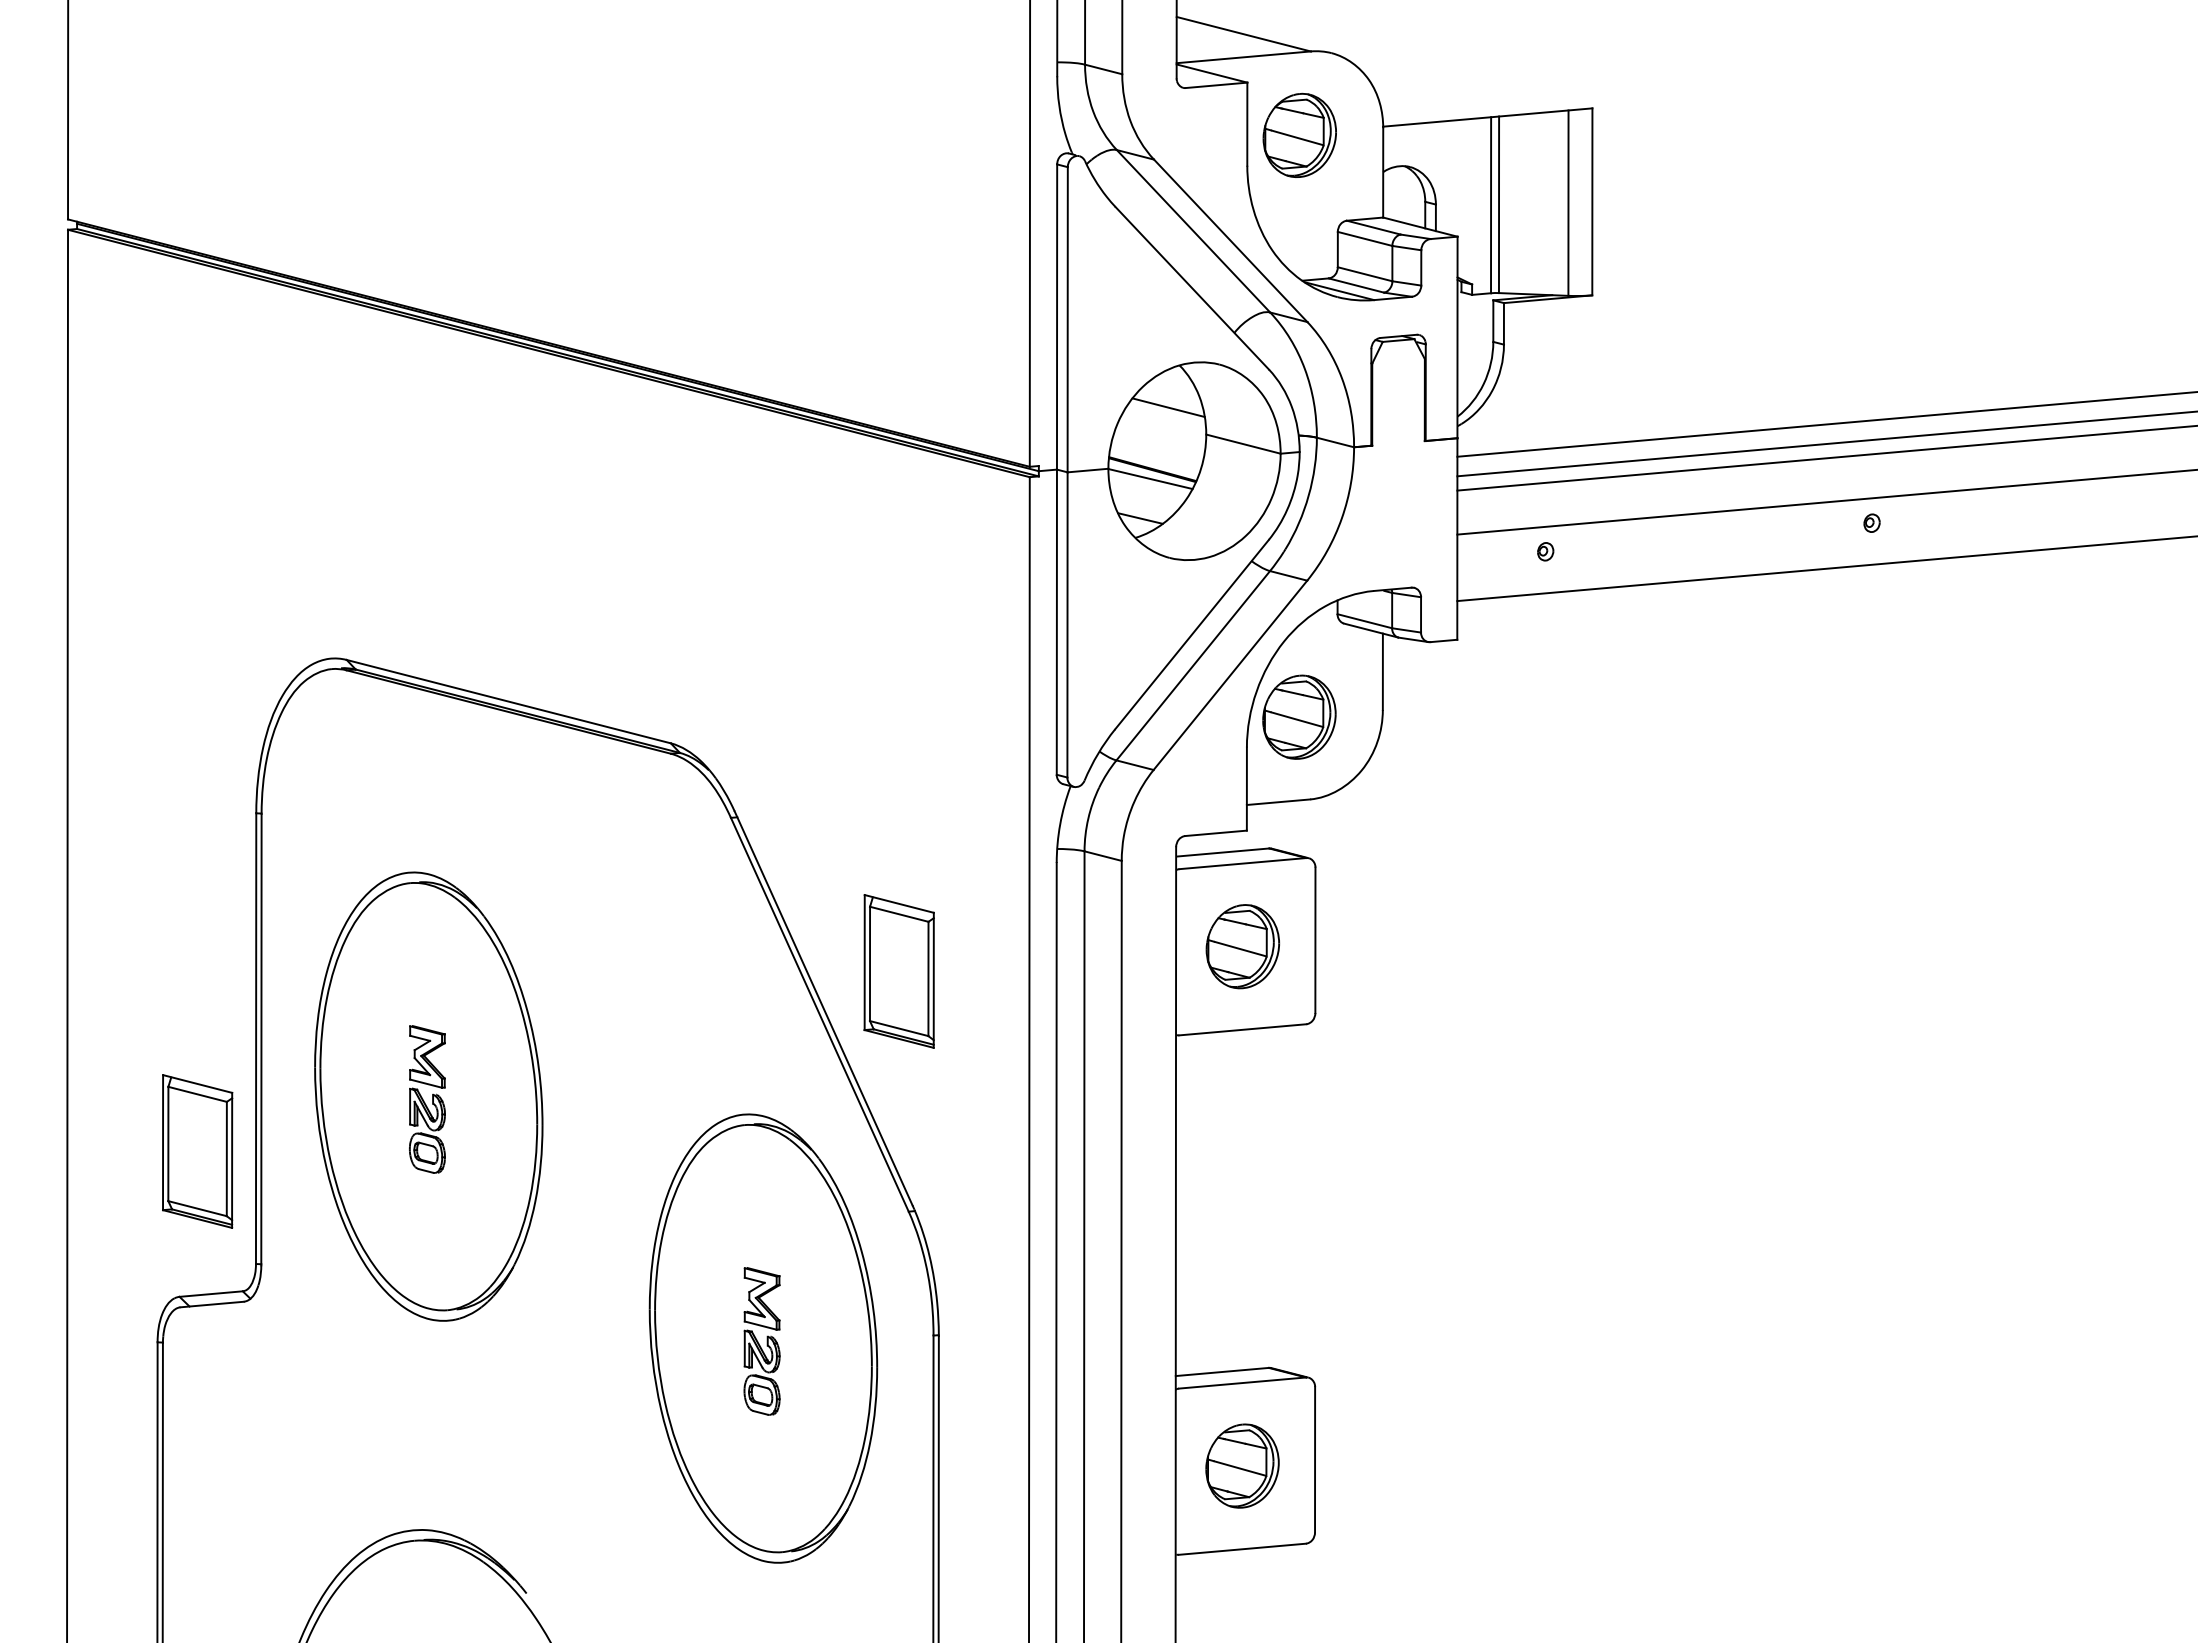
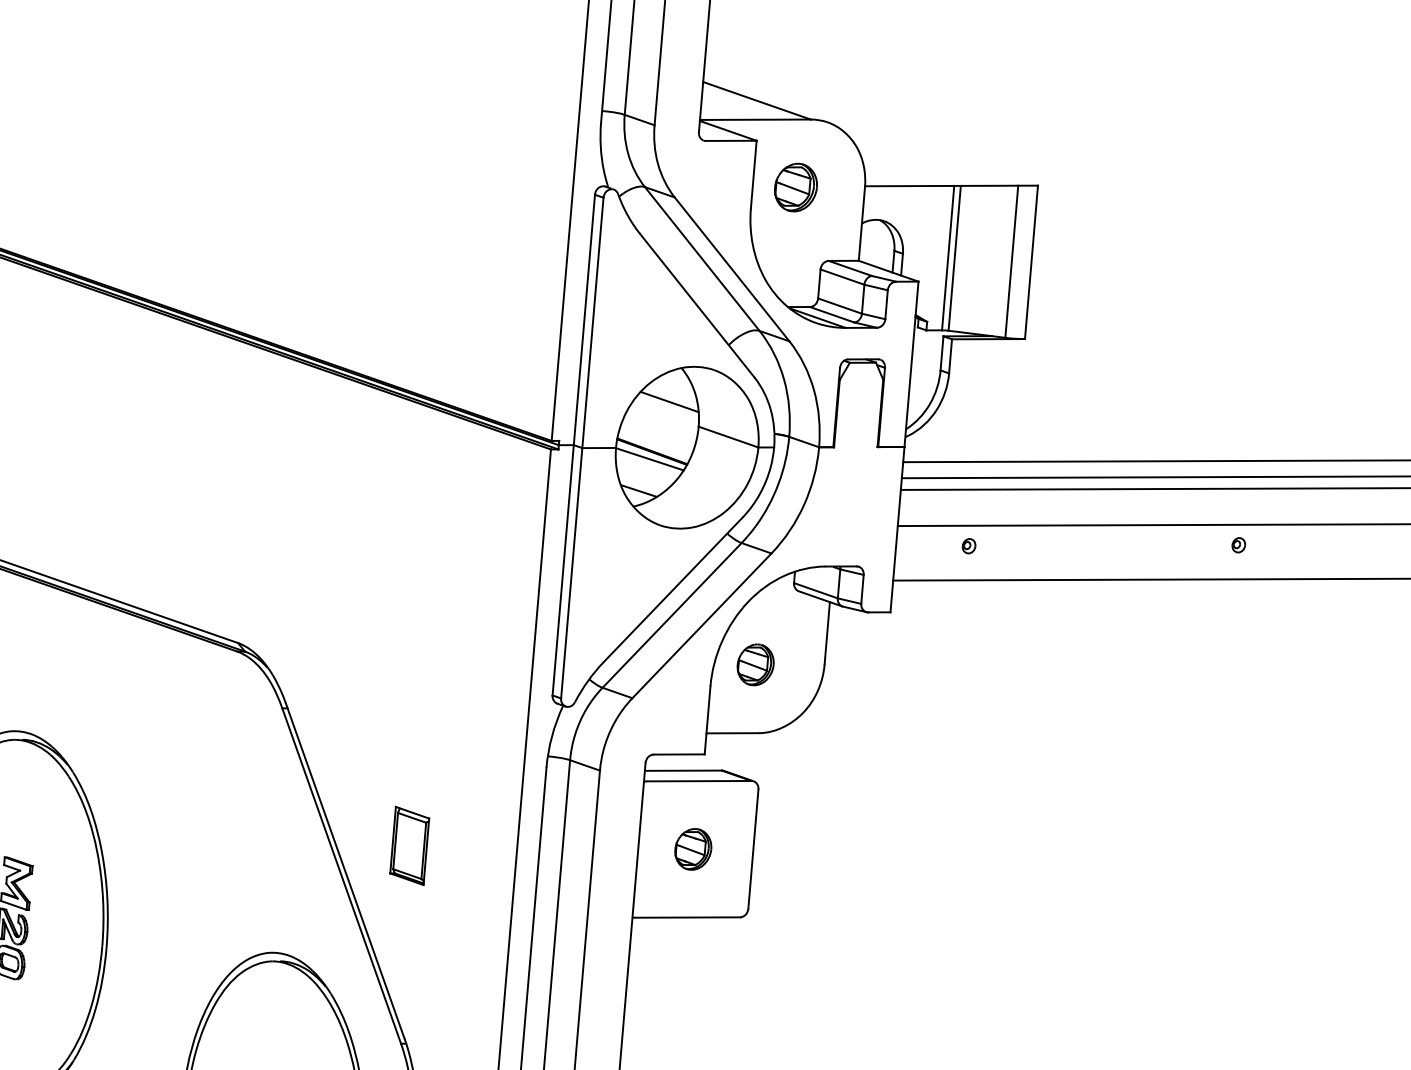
part: (1299, 134) -> (795, 186), size x0.7
part: (1299, 716) -> (755, 664), size x0.6
part: (1242, 946) -> (693, 849), size x0.6
part: (898, 971) -> (409, 845), size x0.6

